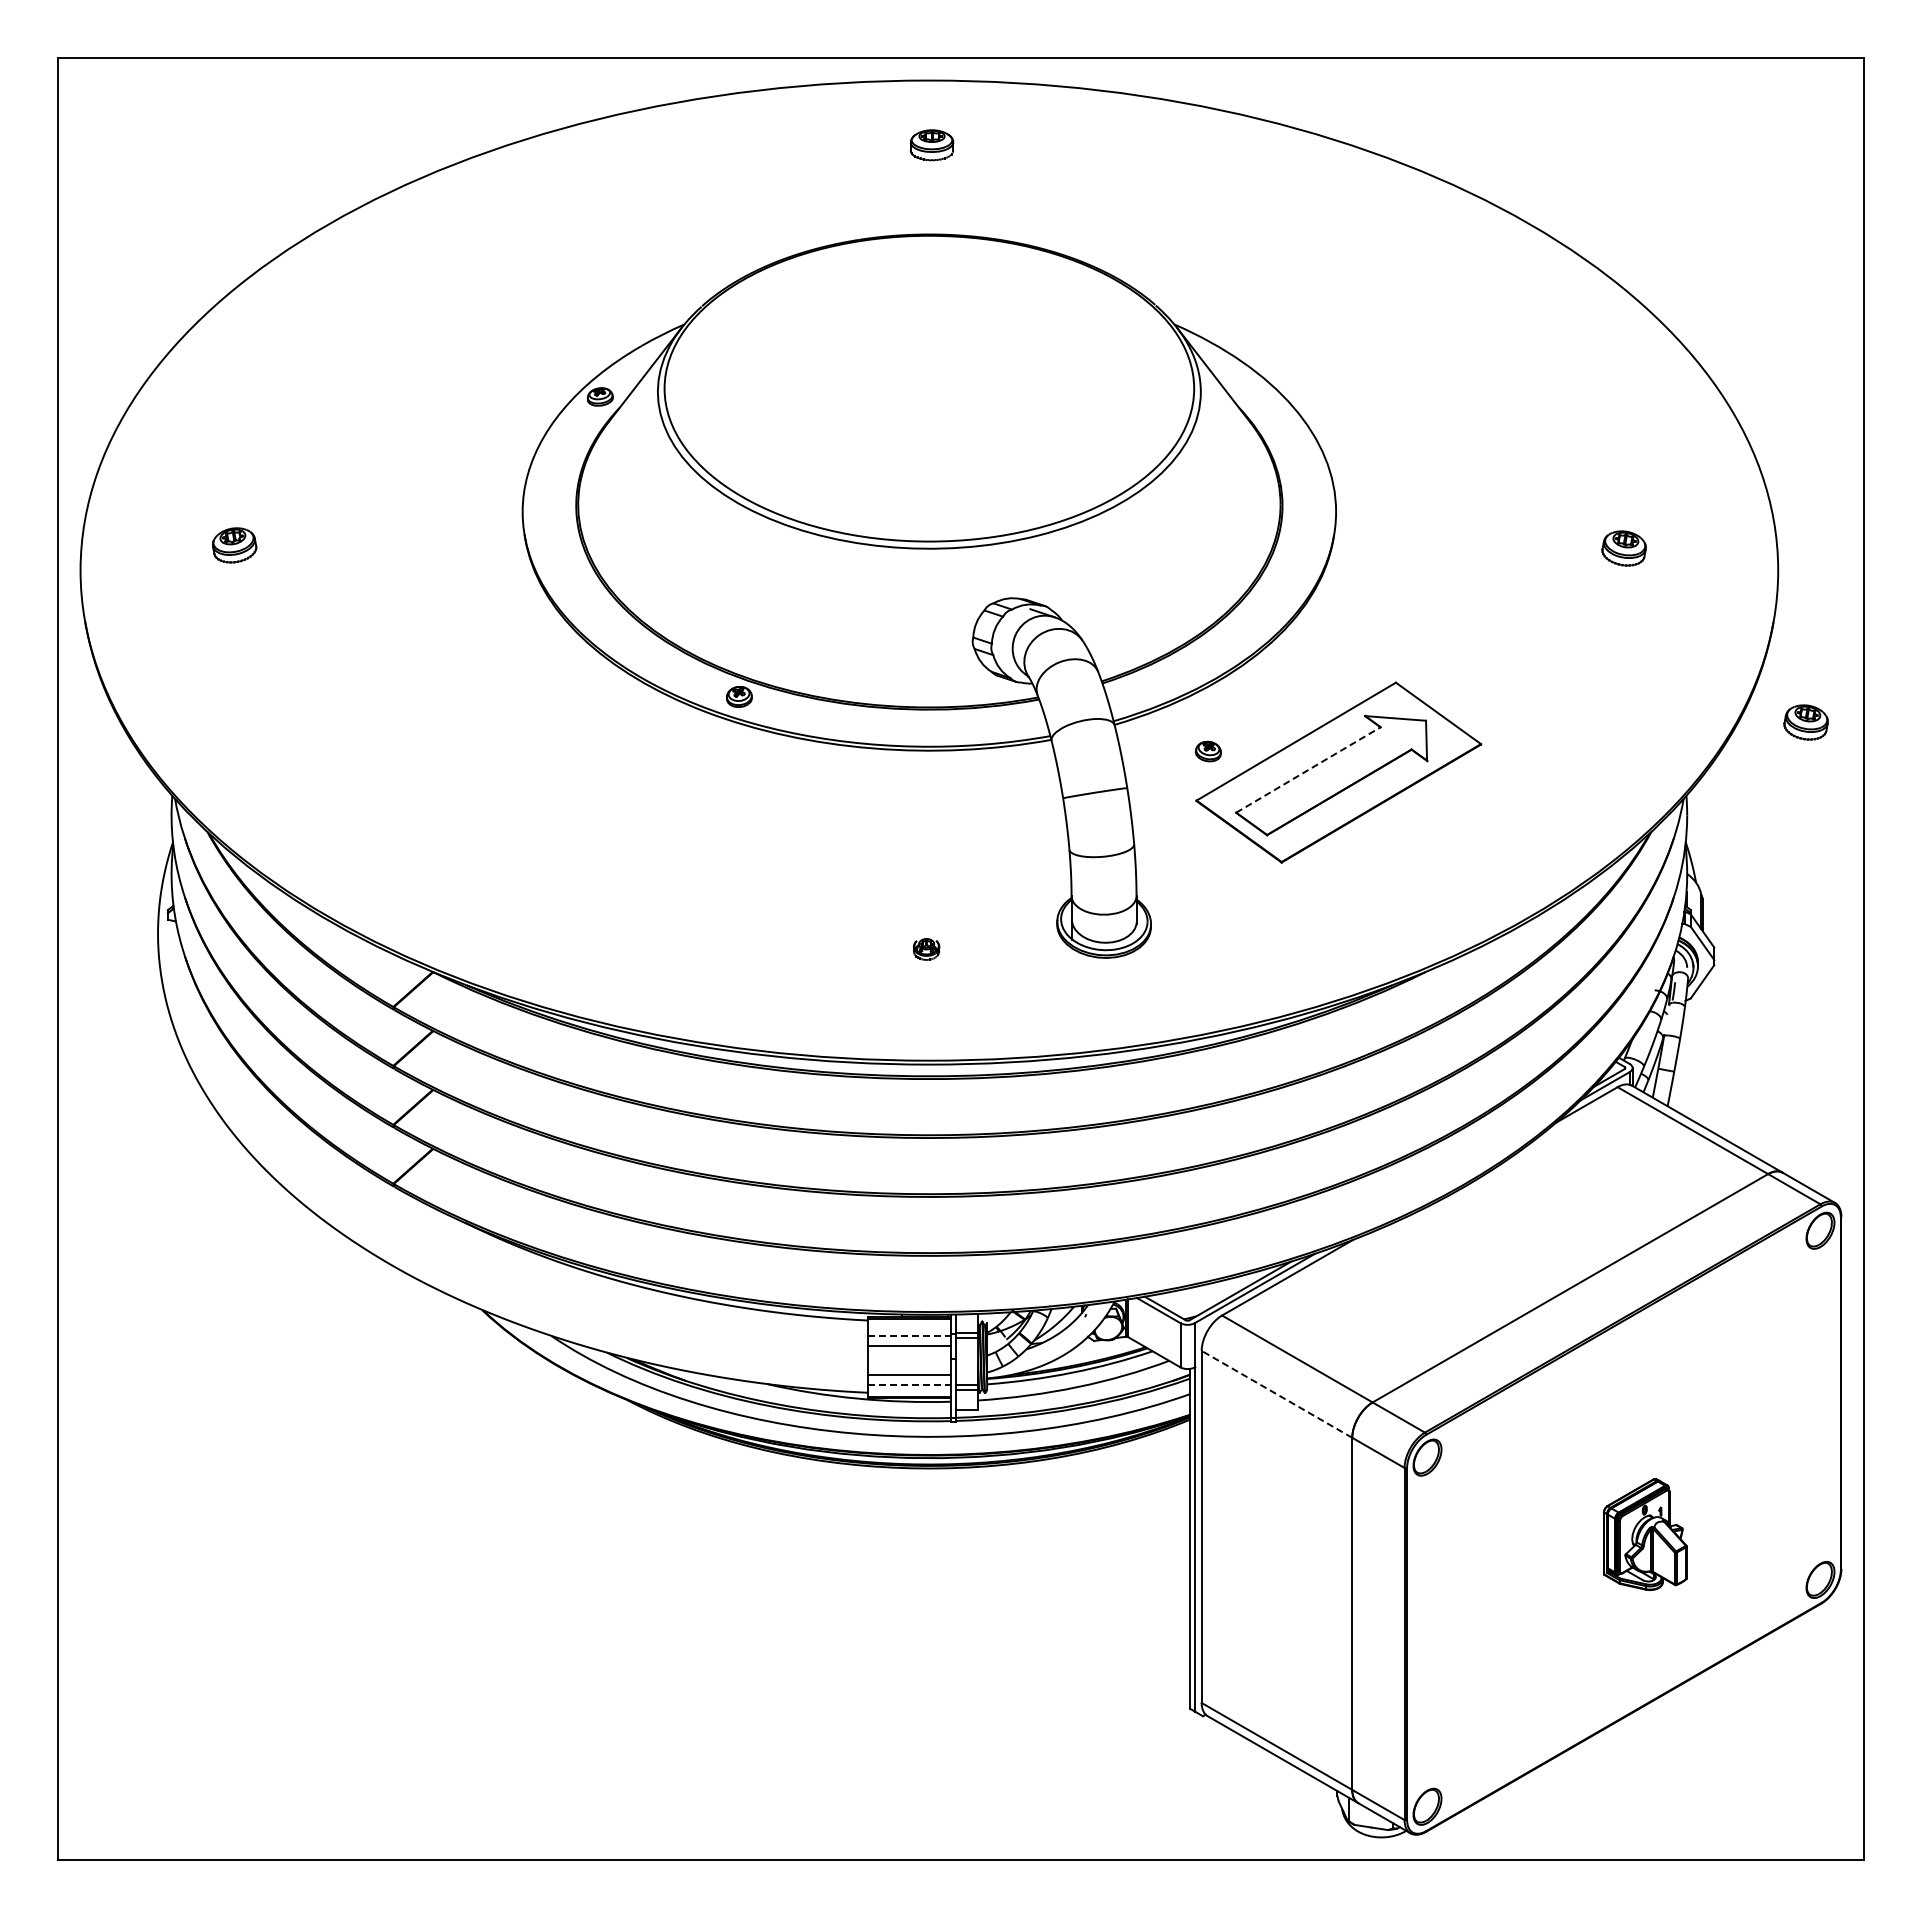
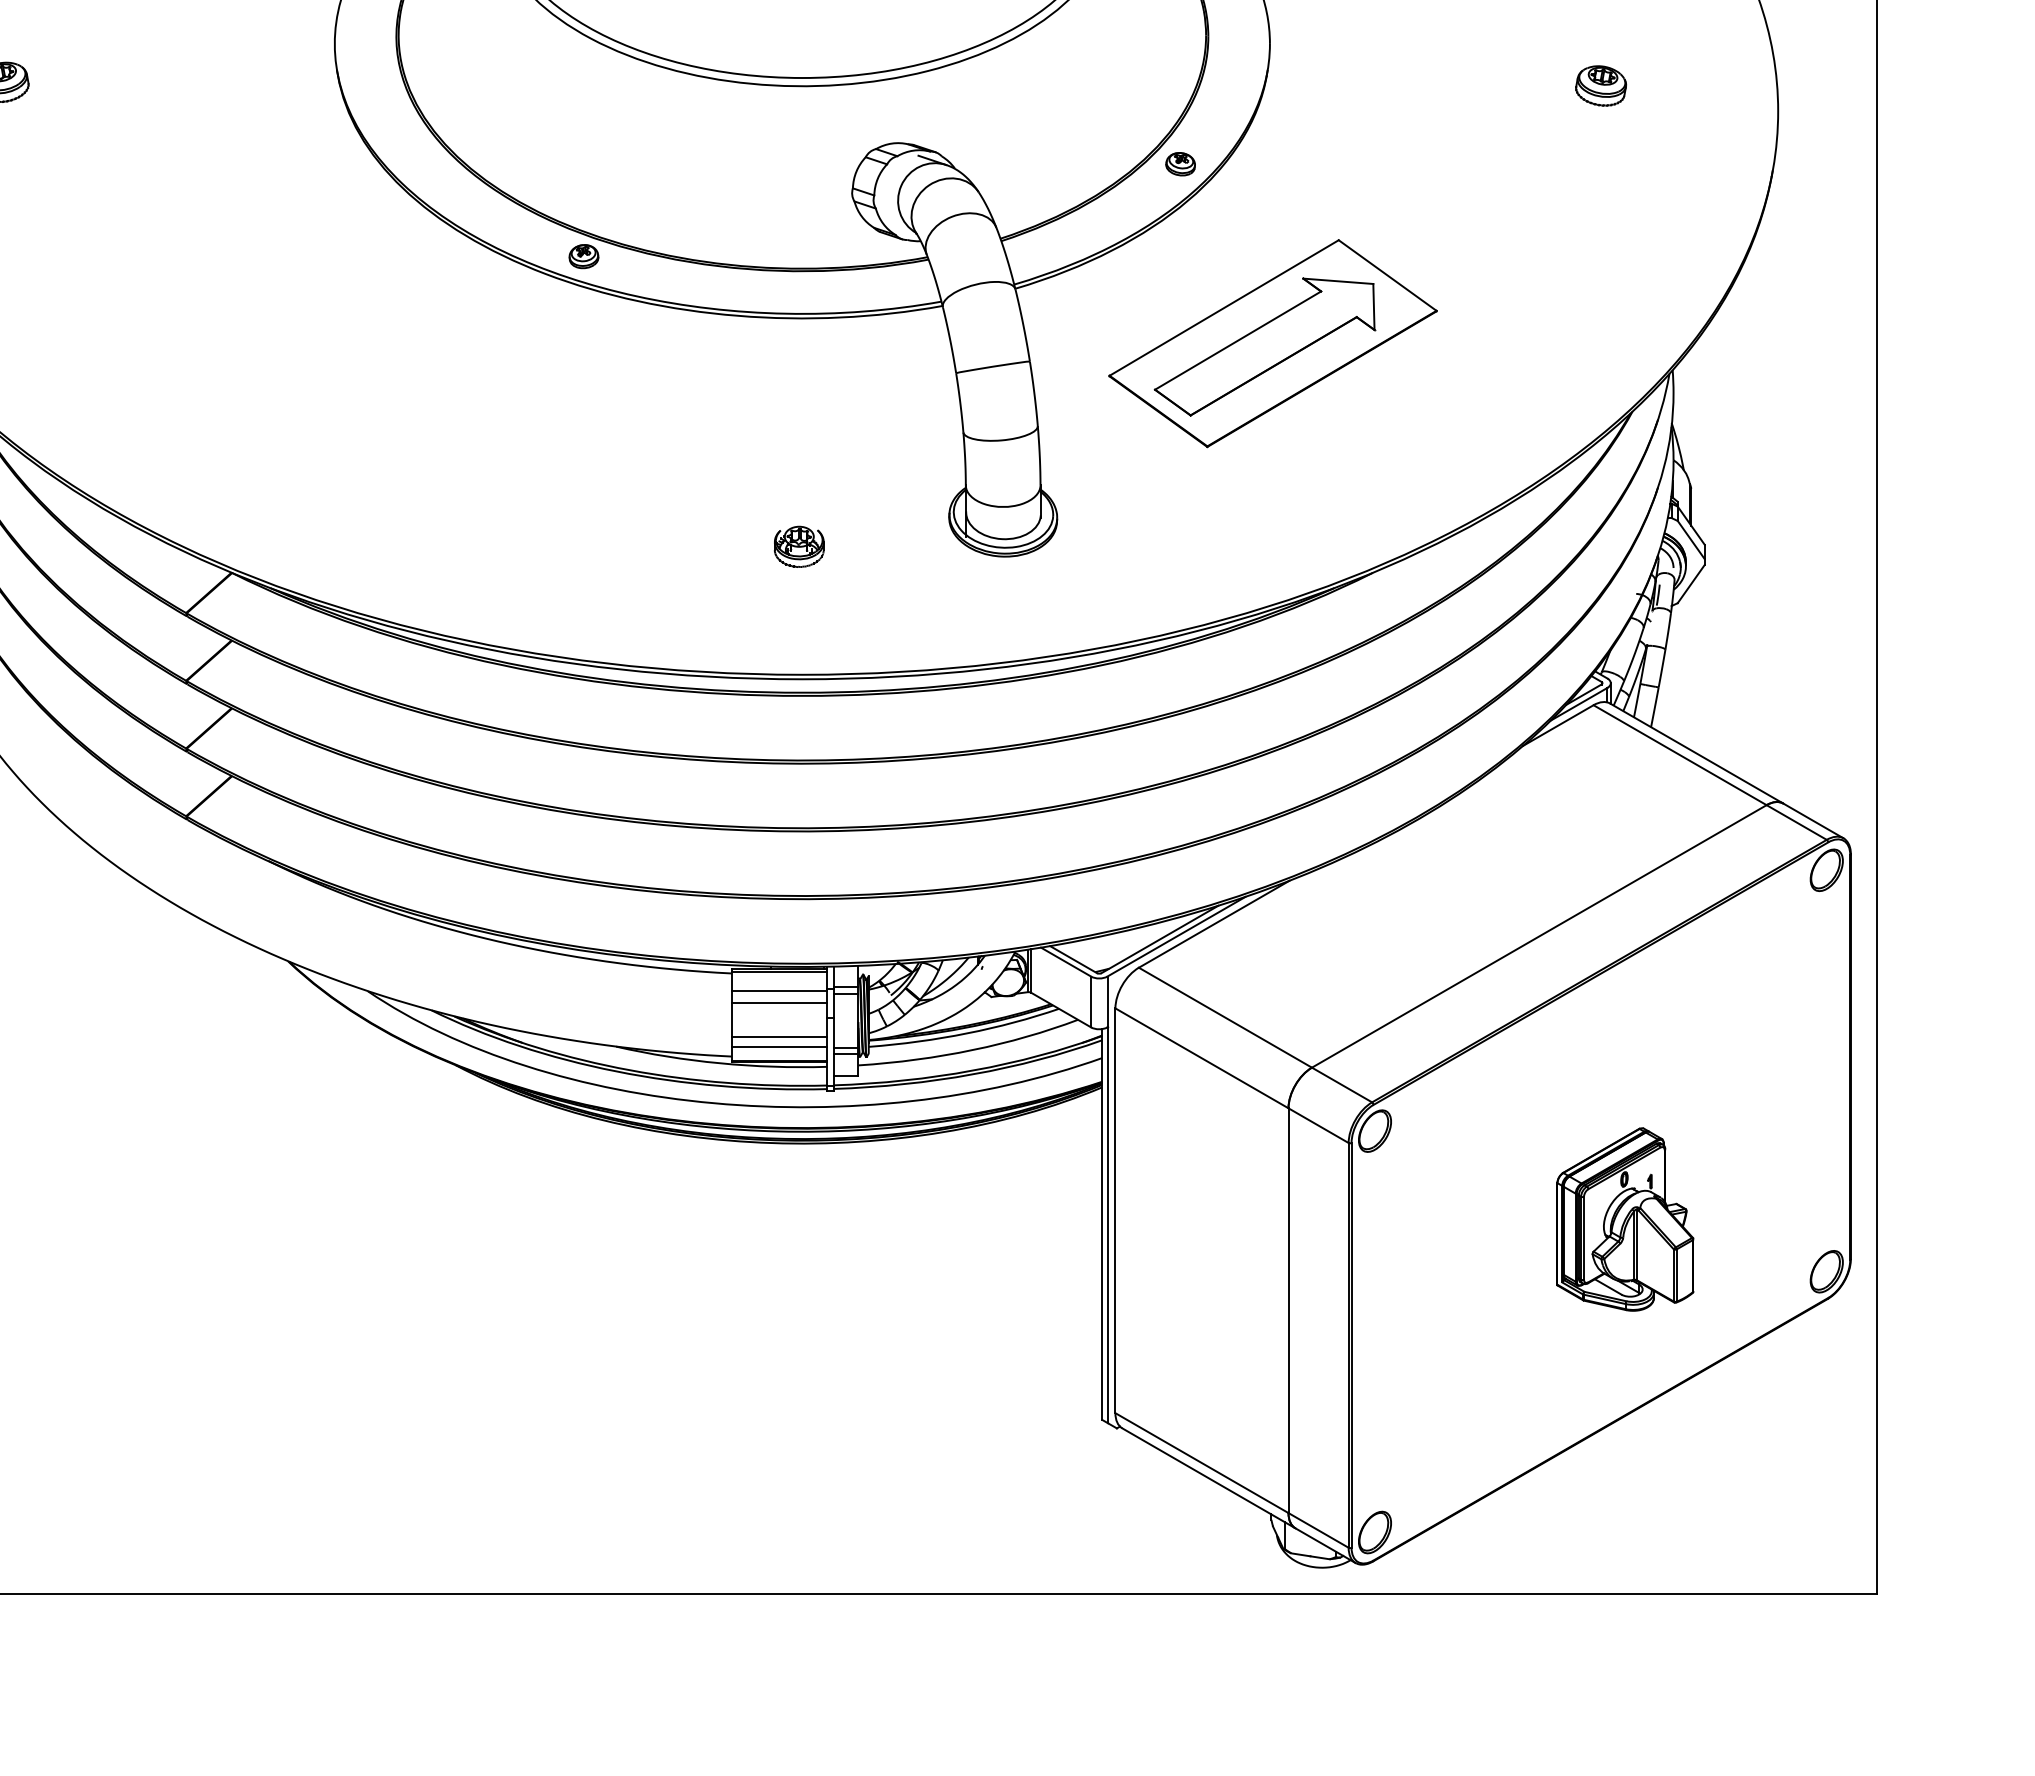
part: (1805, 722) -> (1809, 286), removed
part: (1207, 751) -> (1179, 164), moved
line: (1308, 769) -> (1238, 340), dashed -> solid
part: (926, 949) -> (799, 546), size x1.67
line: (910, 1335) -> (780, 990), dashed -> solid
line: (910, 1384) -> (780, 1047), dashed -> solid
line: (1276, 1394) -> (1201, 1058), dashed -> solid
part: (1645, 1534) -> (1625, 1219), size x1.43

